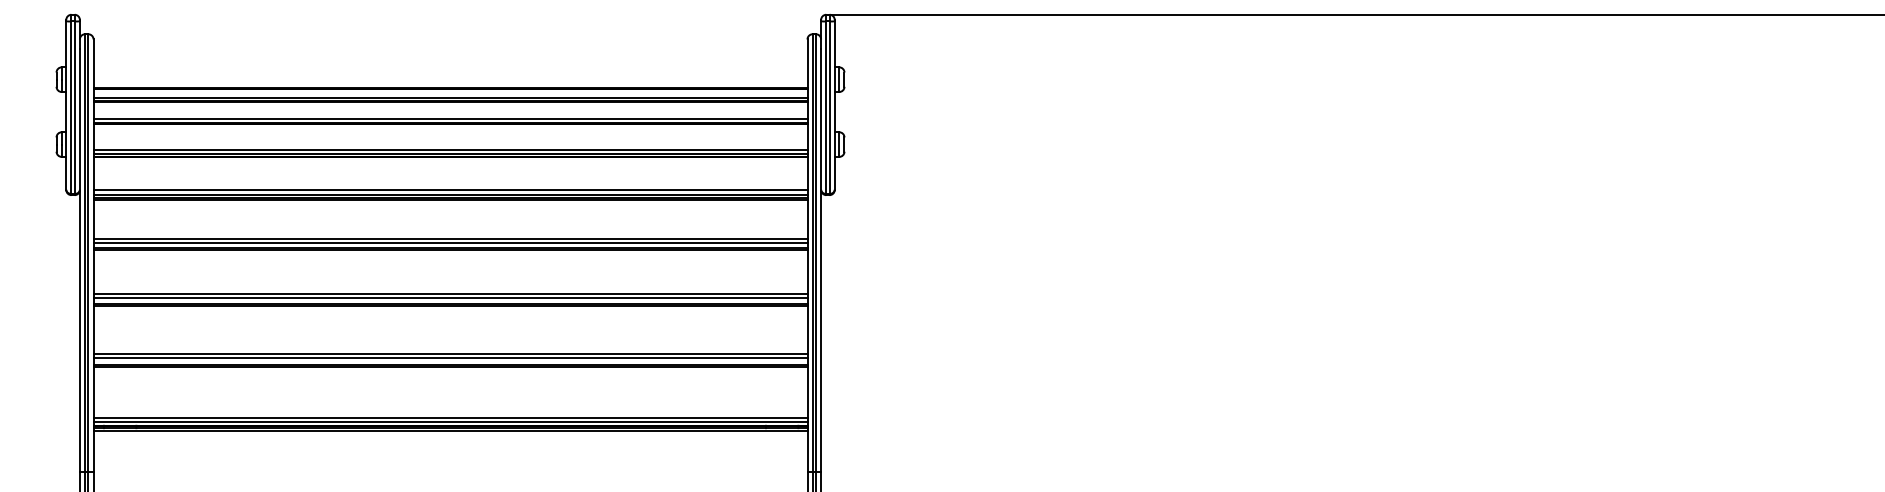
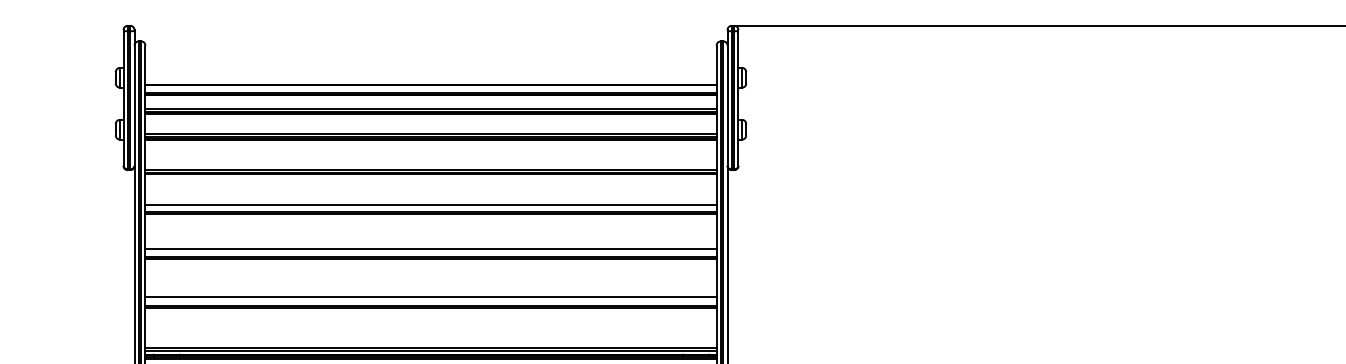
line: (450, 190) -> (431, 166), removed
line: (450, 243) -> (431, 208), removed
line: (450, 298) -> (431, 252), removed
line: (450, 358) -> (431, 300), removed

